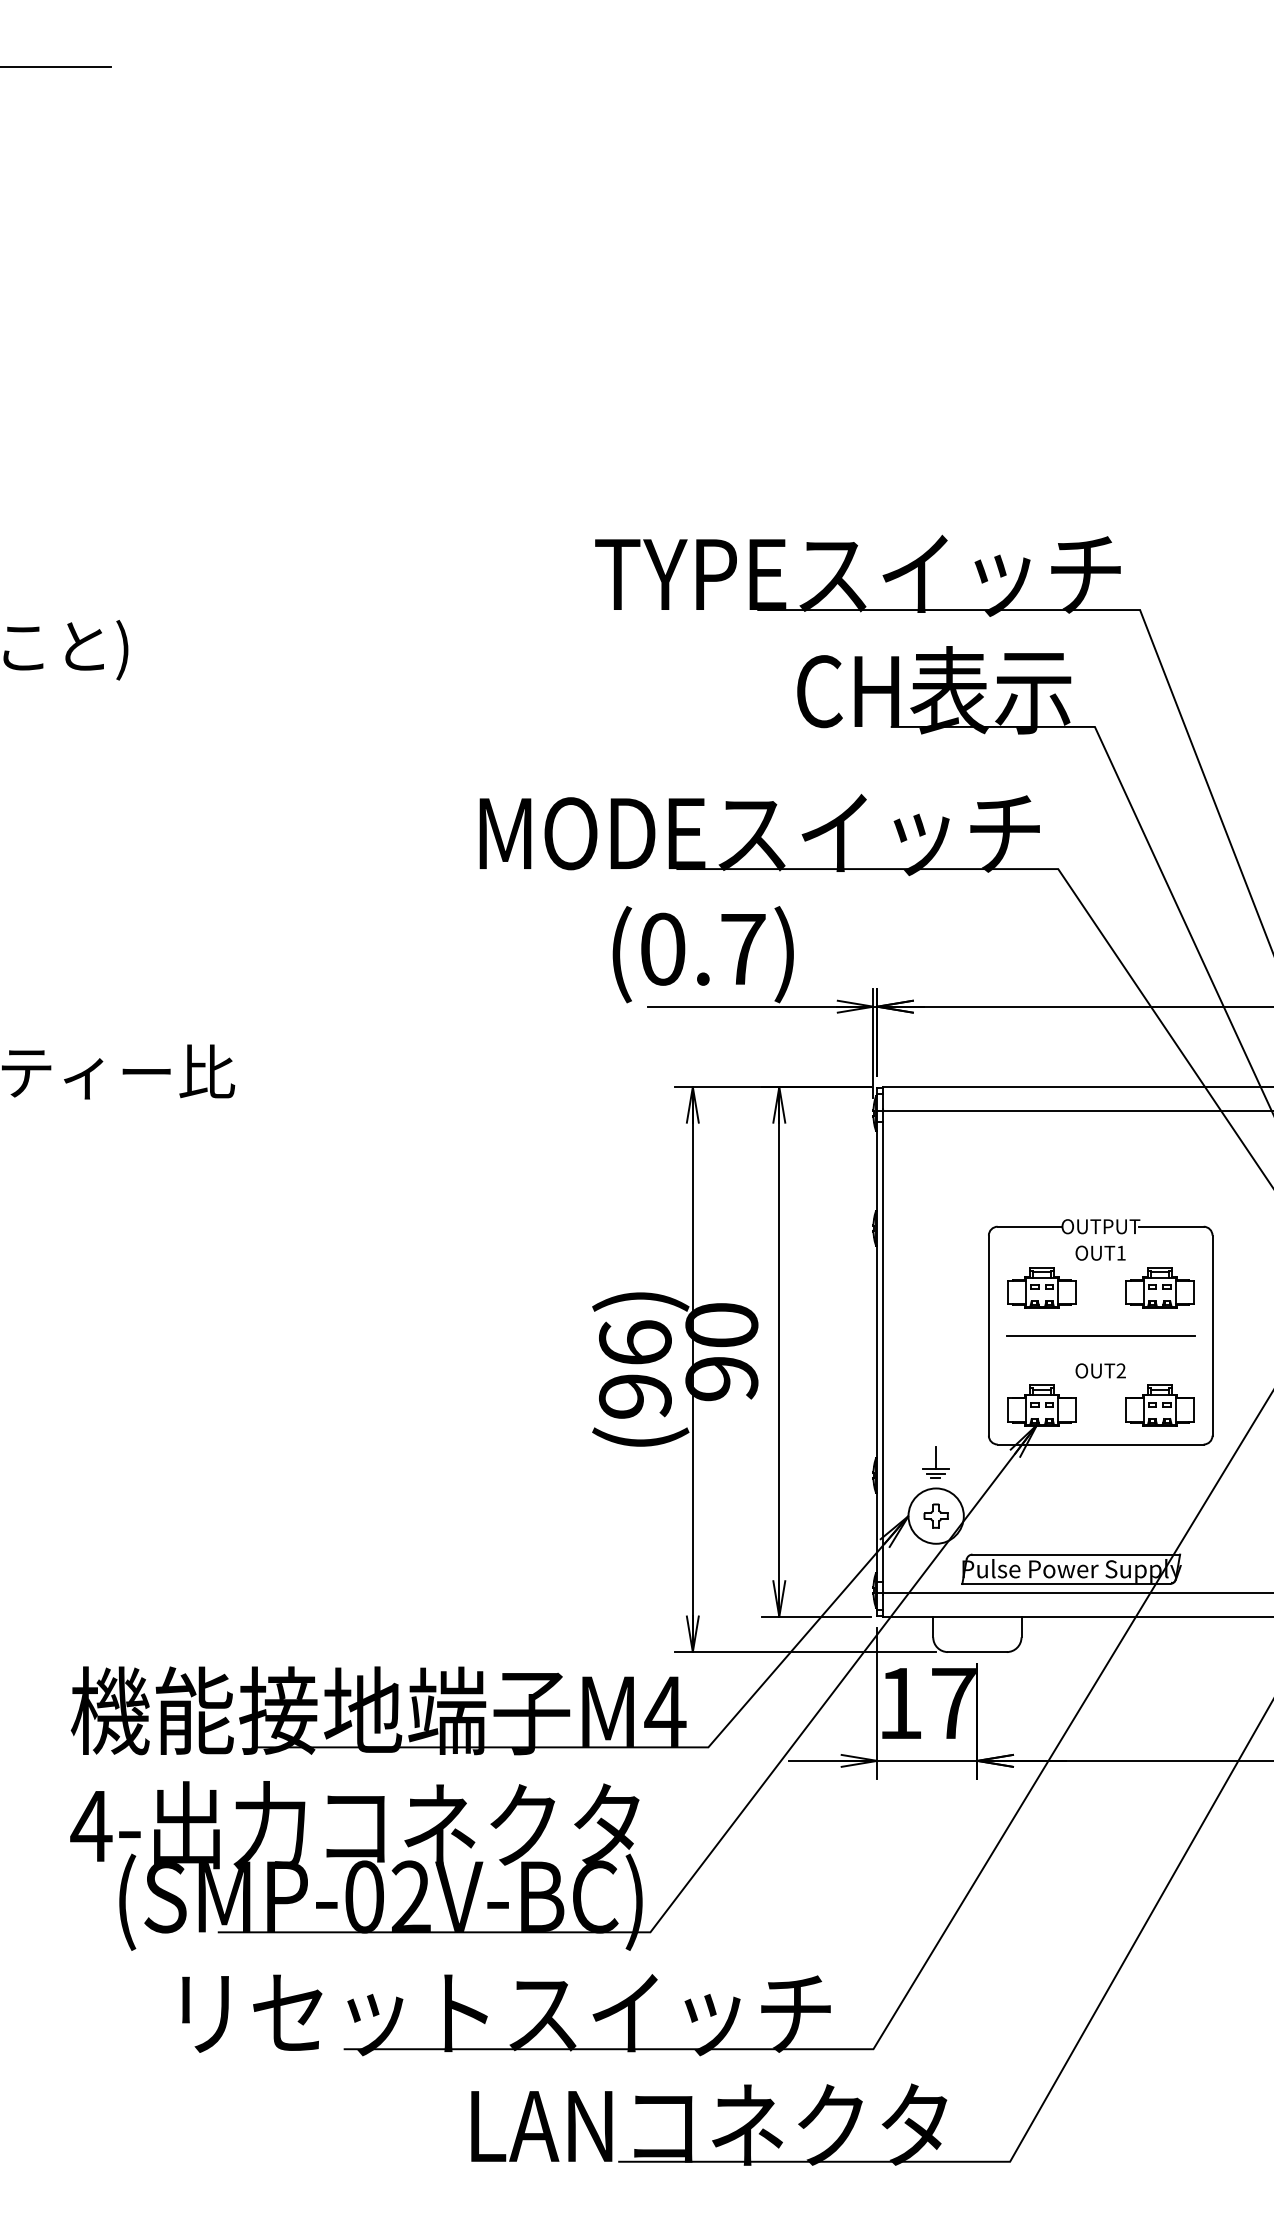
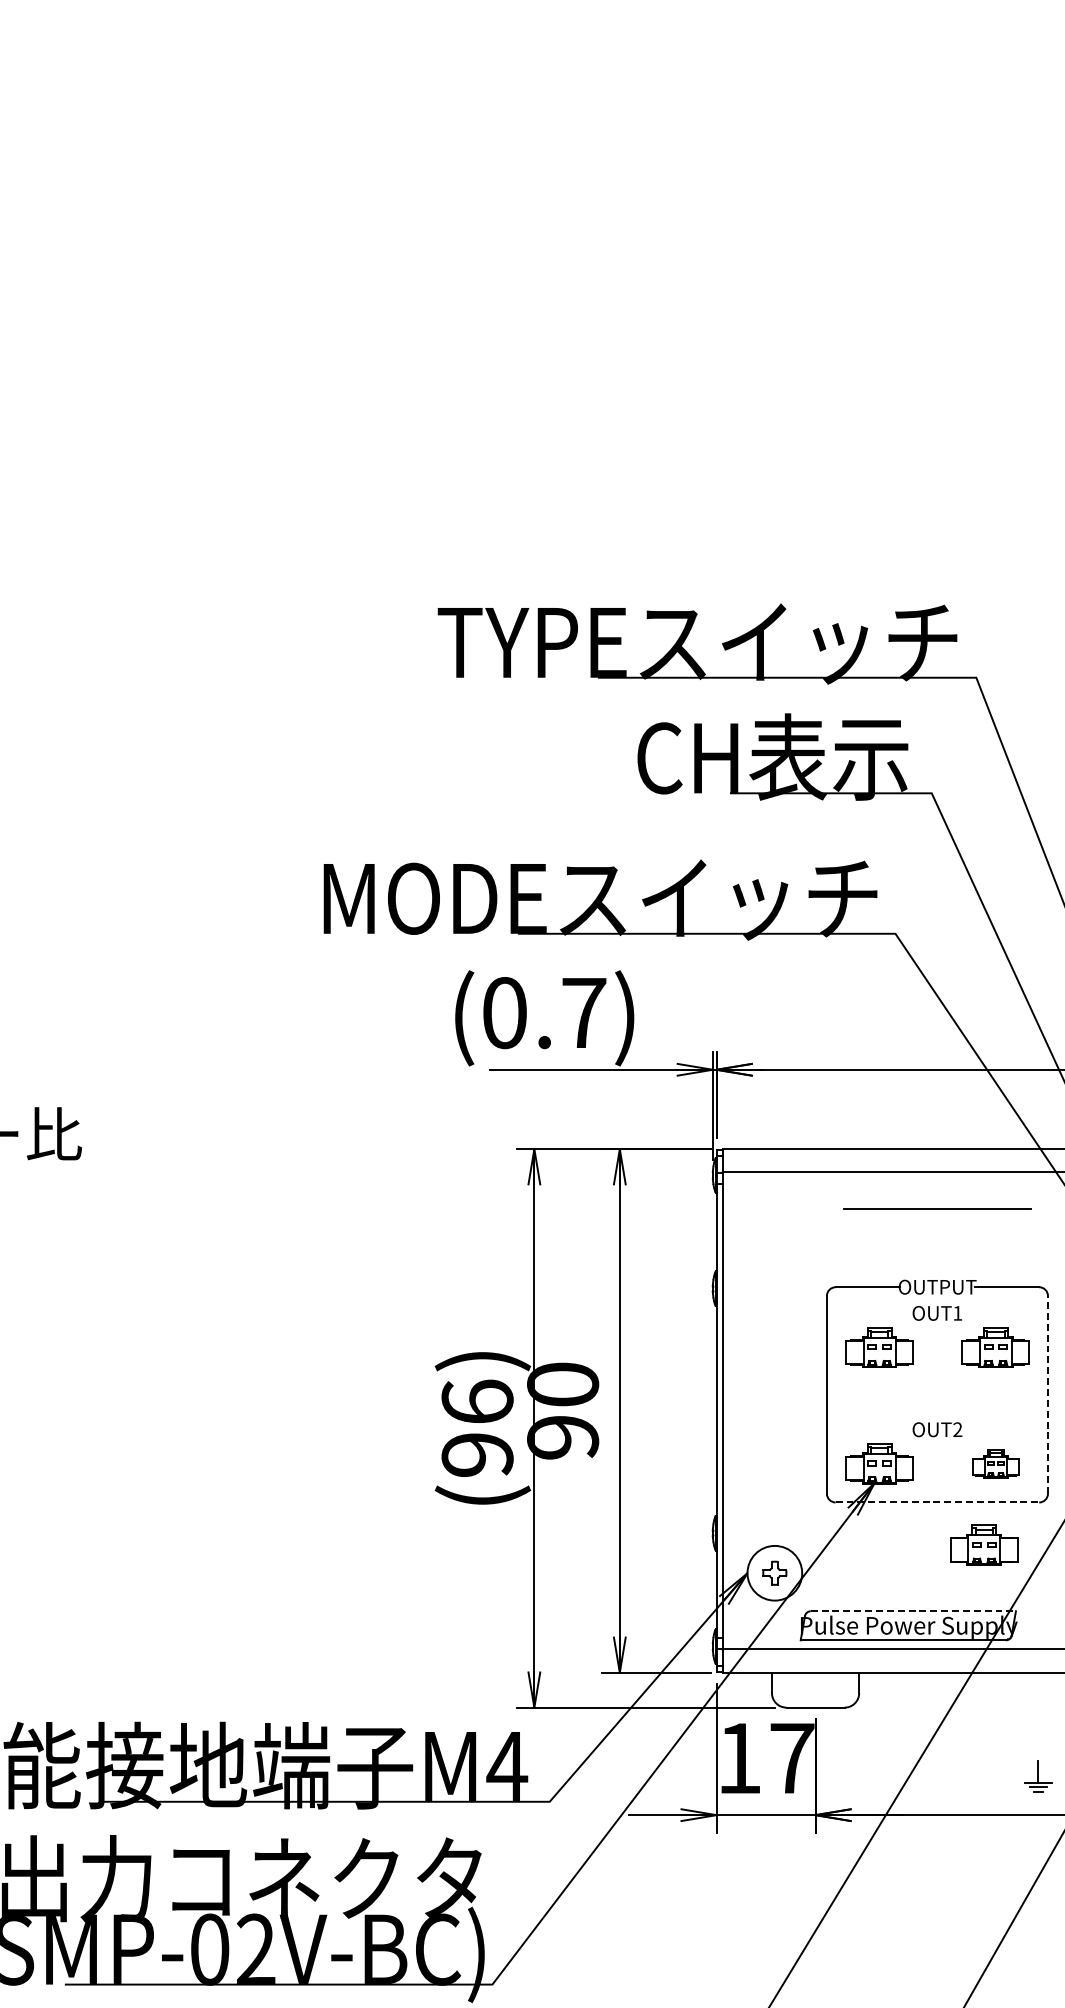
line: (1100, 1335) -> (937, 1208), moved
line: (1212, 1335) -> (1047, 1394), solid -> dashed
part: (1159, 1405) -> (995, 1463), size x0.7
line: (1101, 1444) -> (938, 1502), solid -> dashed
part: (935, 1462) -> (1038, 1776), moved
part: (1147, 1487) -> (983, 1544), added
line: (1076, 1554) -> (913, 1611), solid -> dashed

